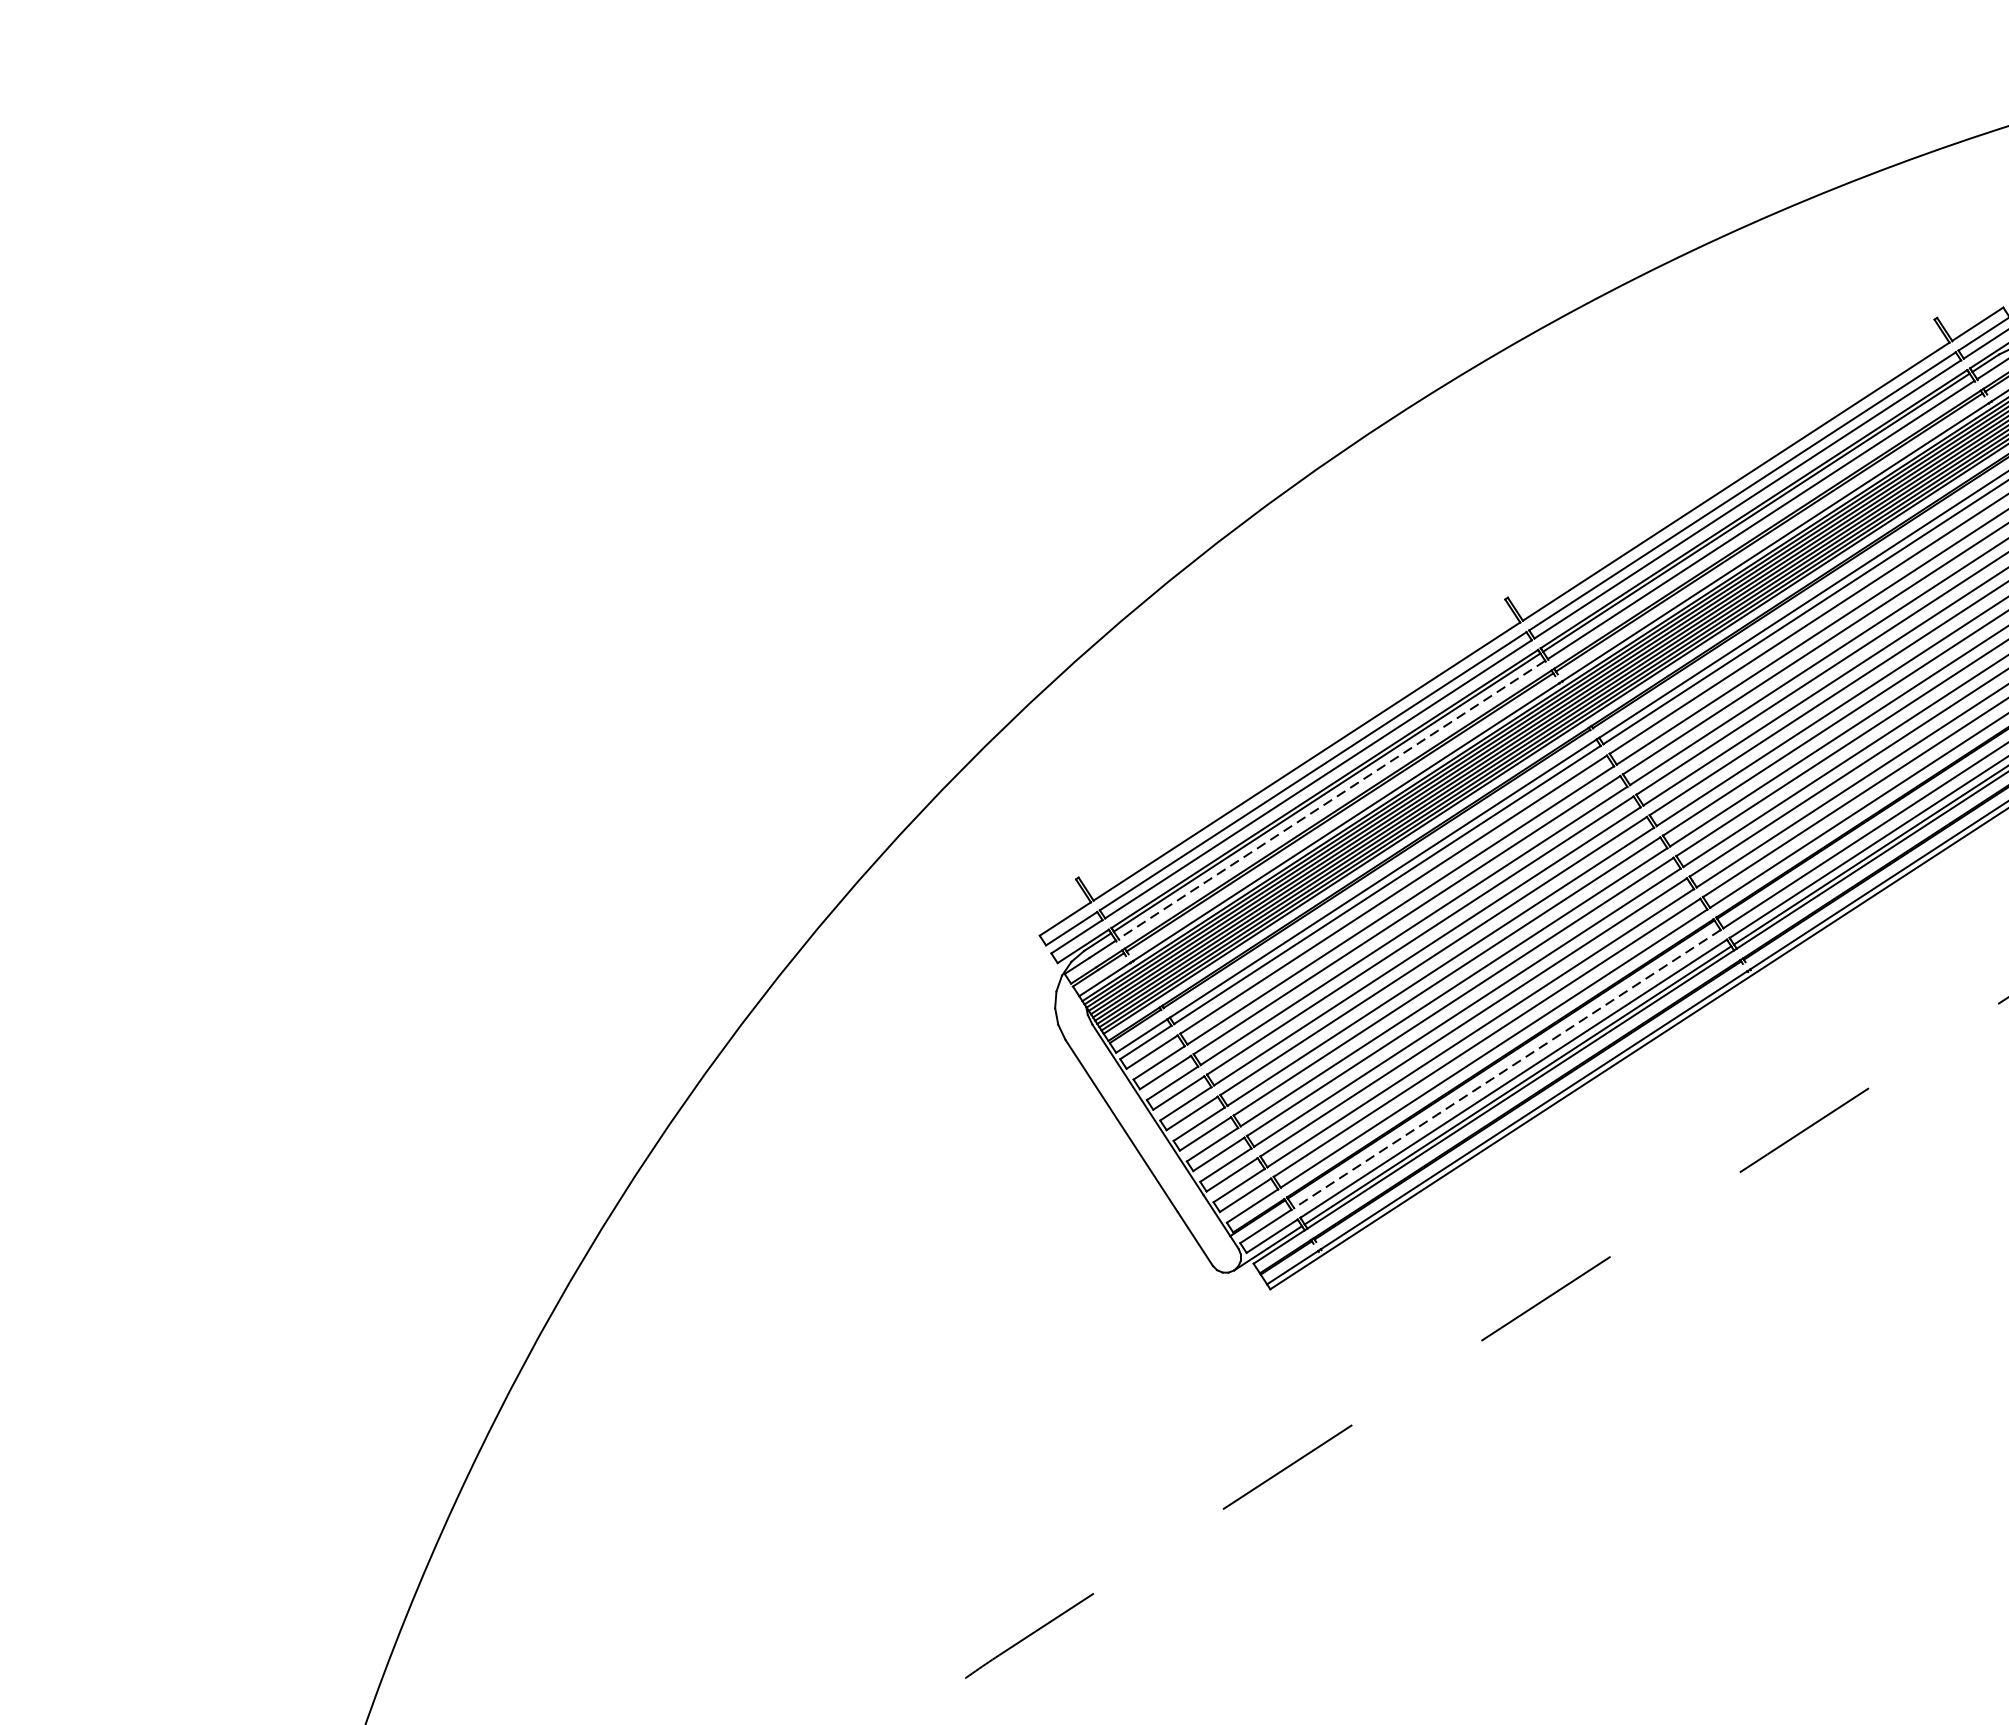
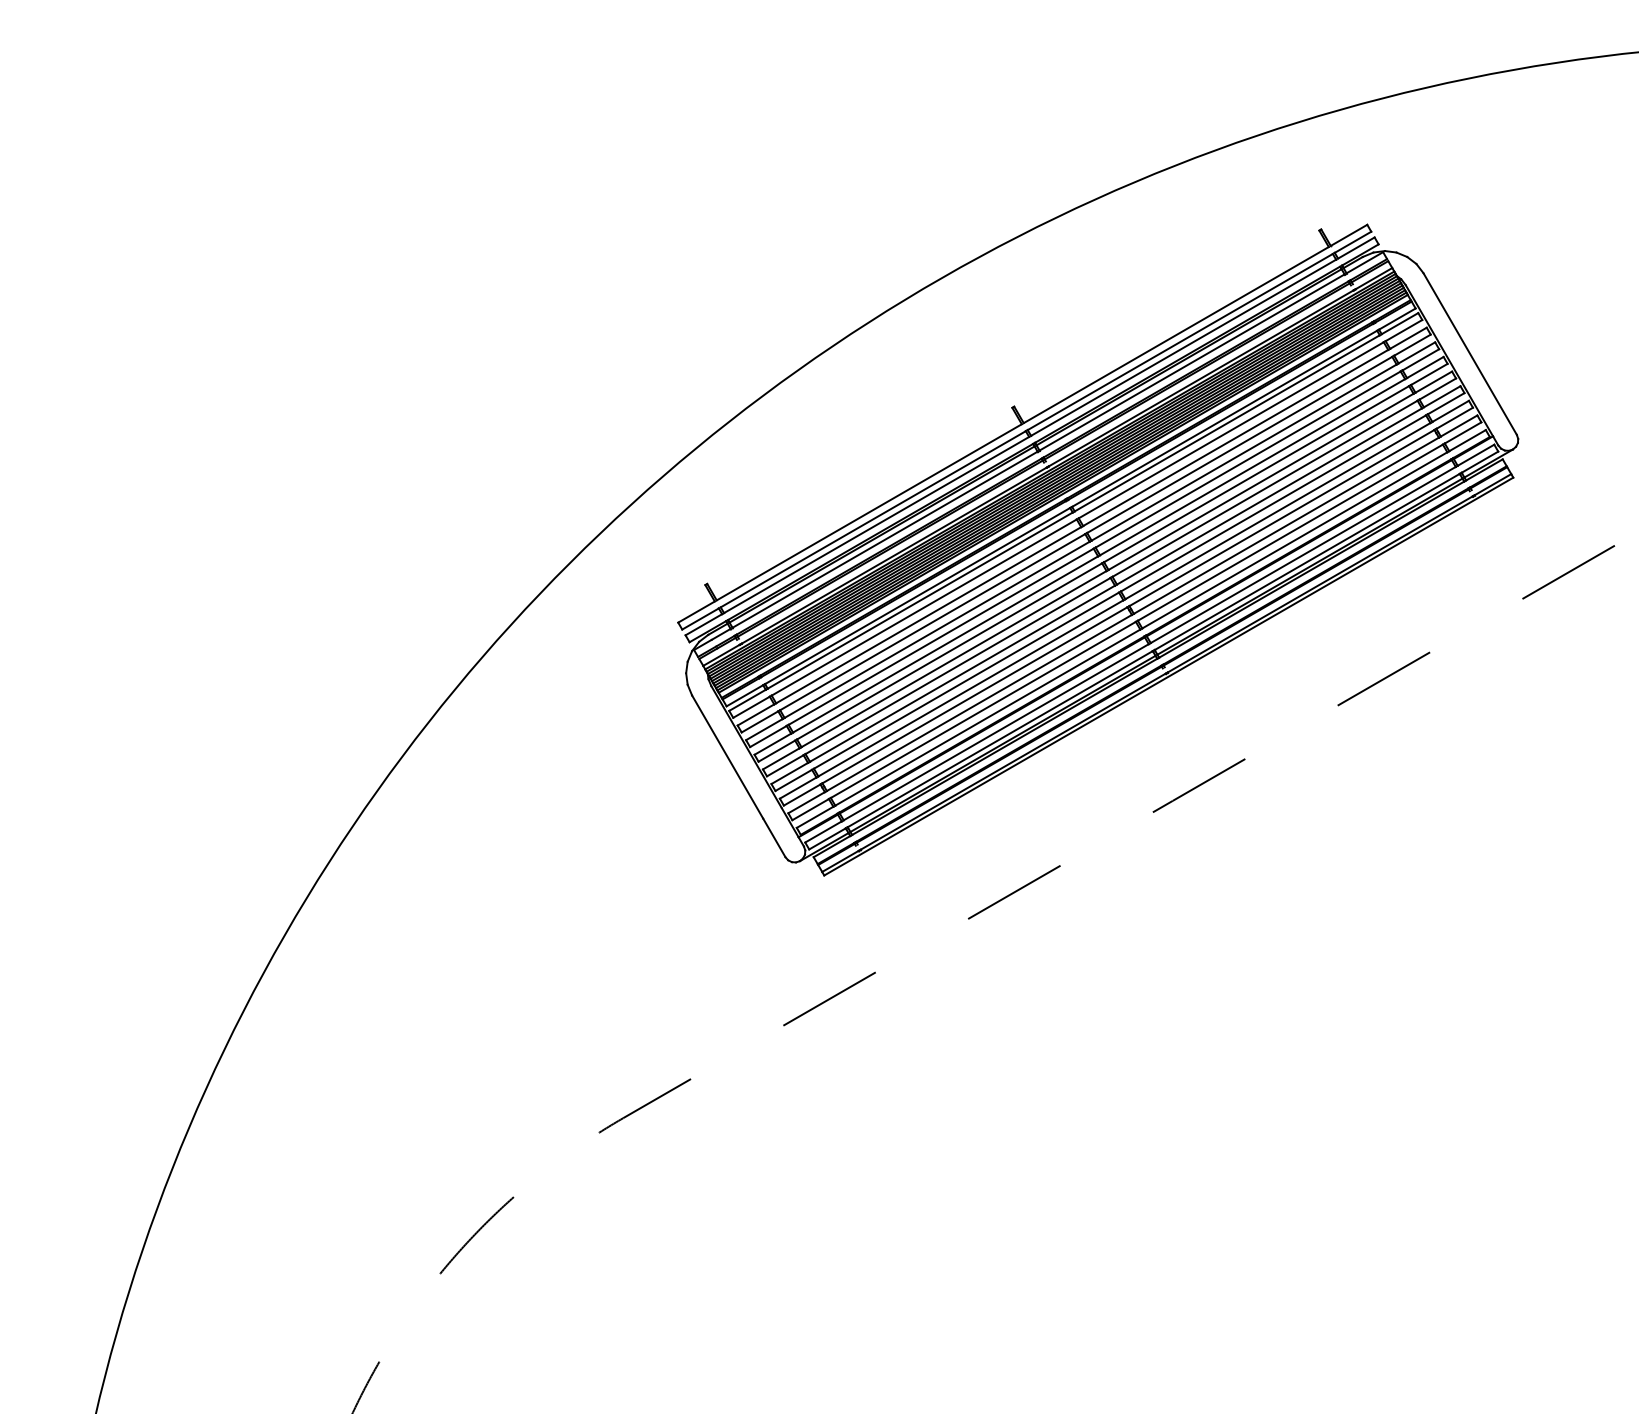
line: (1330, 799) -> (884, 539), dashed -> solid
line: (1506, 1069) -> (995, 732), dashed -> solid

